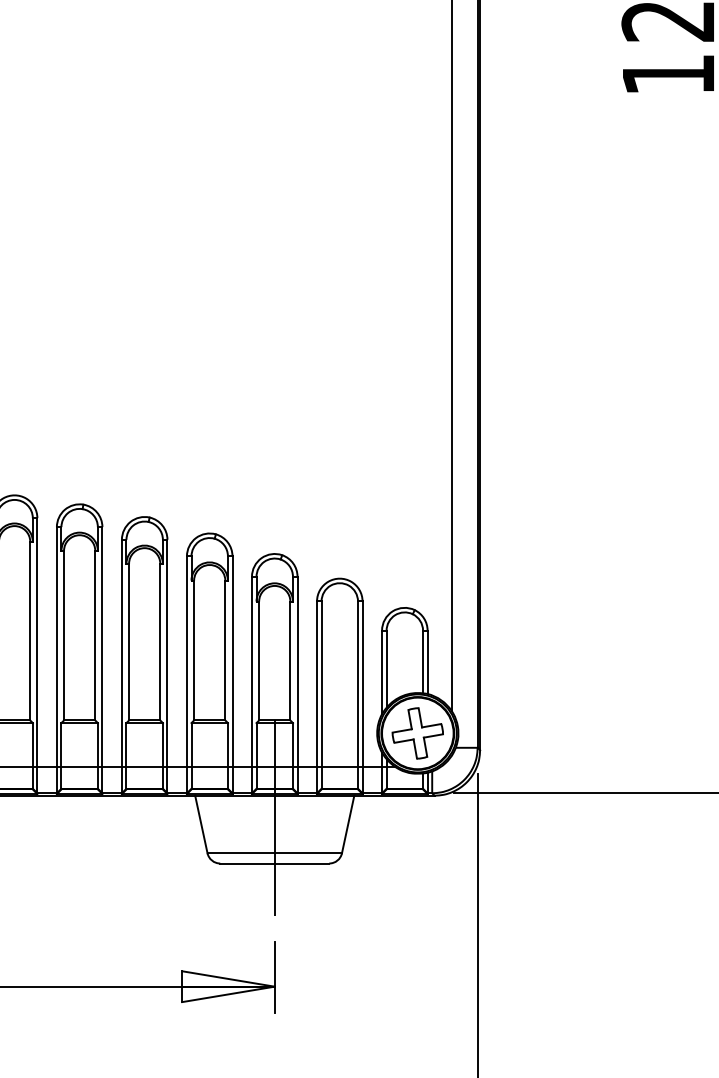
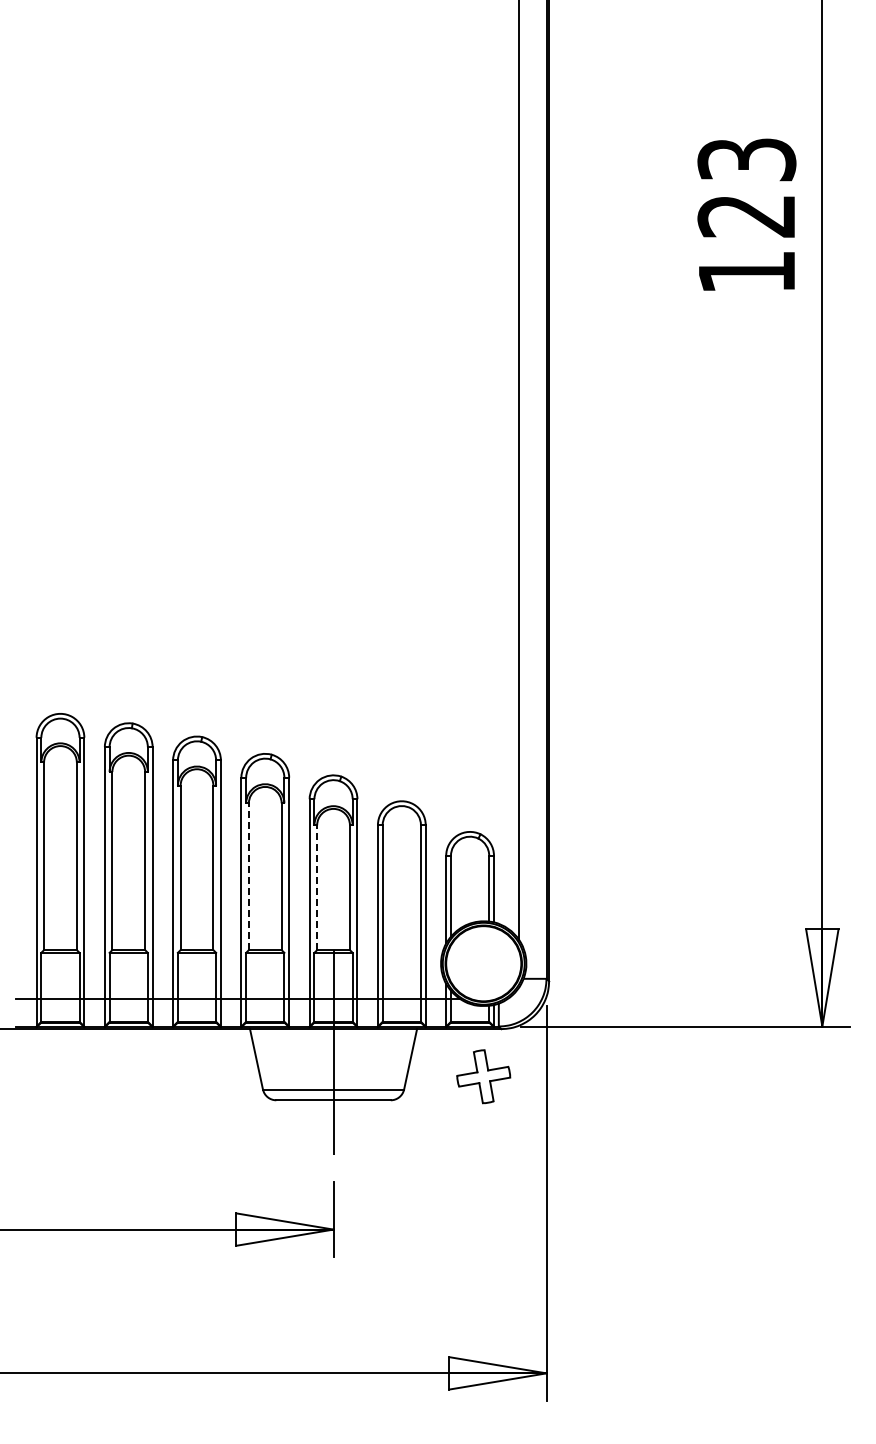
line: (193, 650) -> (248, 876), solid -> dashed
line: (259, 660) -> (317, 887), solid -> dashed
part: (417, 733) -> (483, 1076), moved

